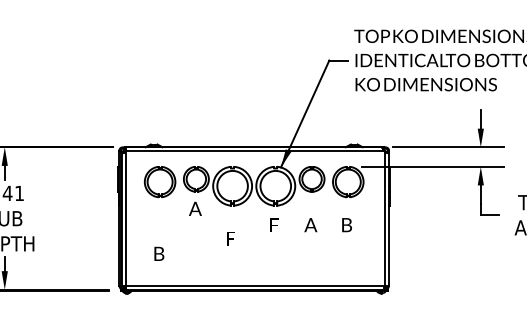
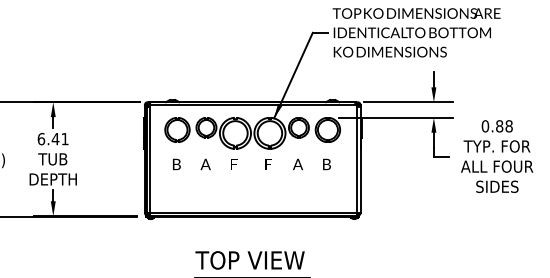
text: (195, 208) -> (205, 164), moved
text: (231, 238) -> (234, 164), moved
text: (158, 253) -> (176, 164), moved

